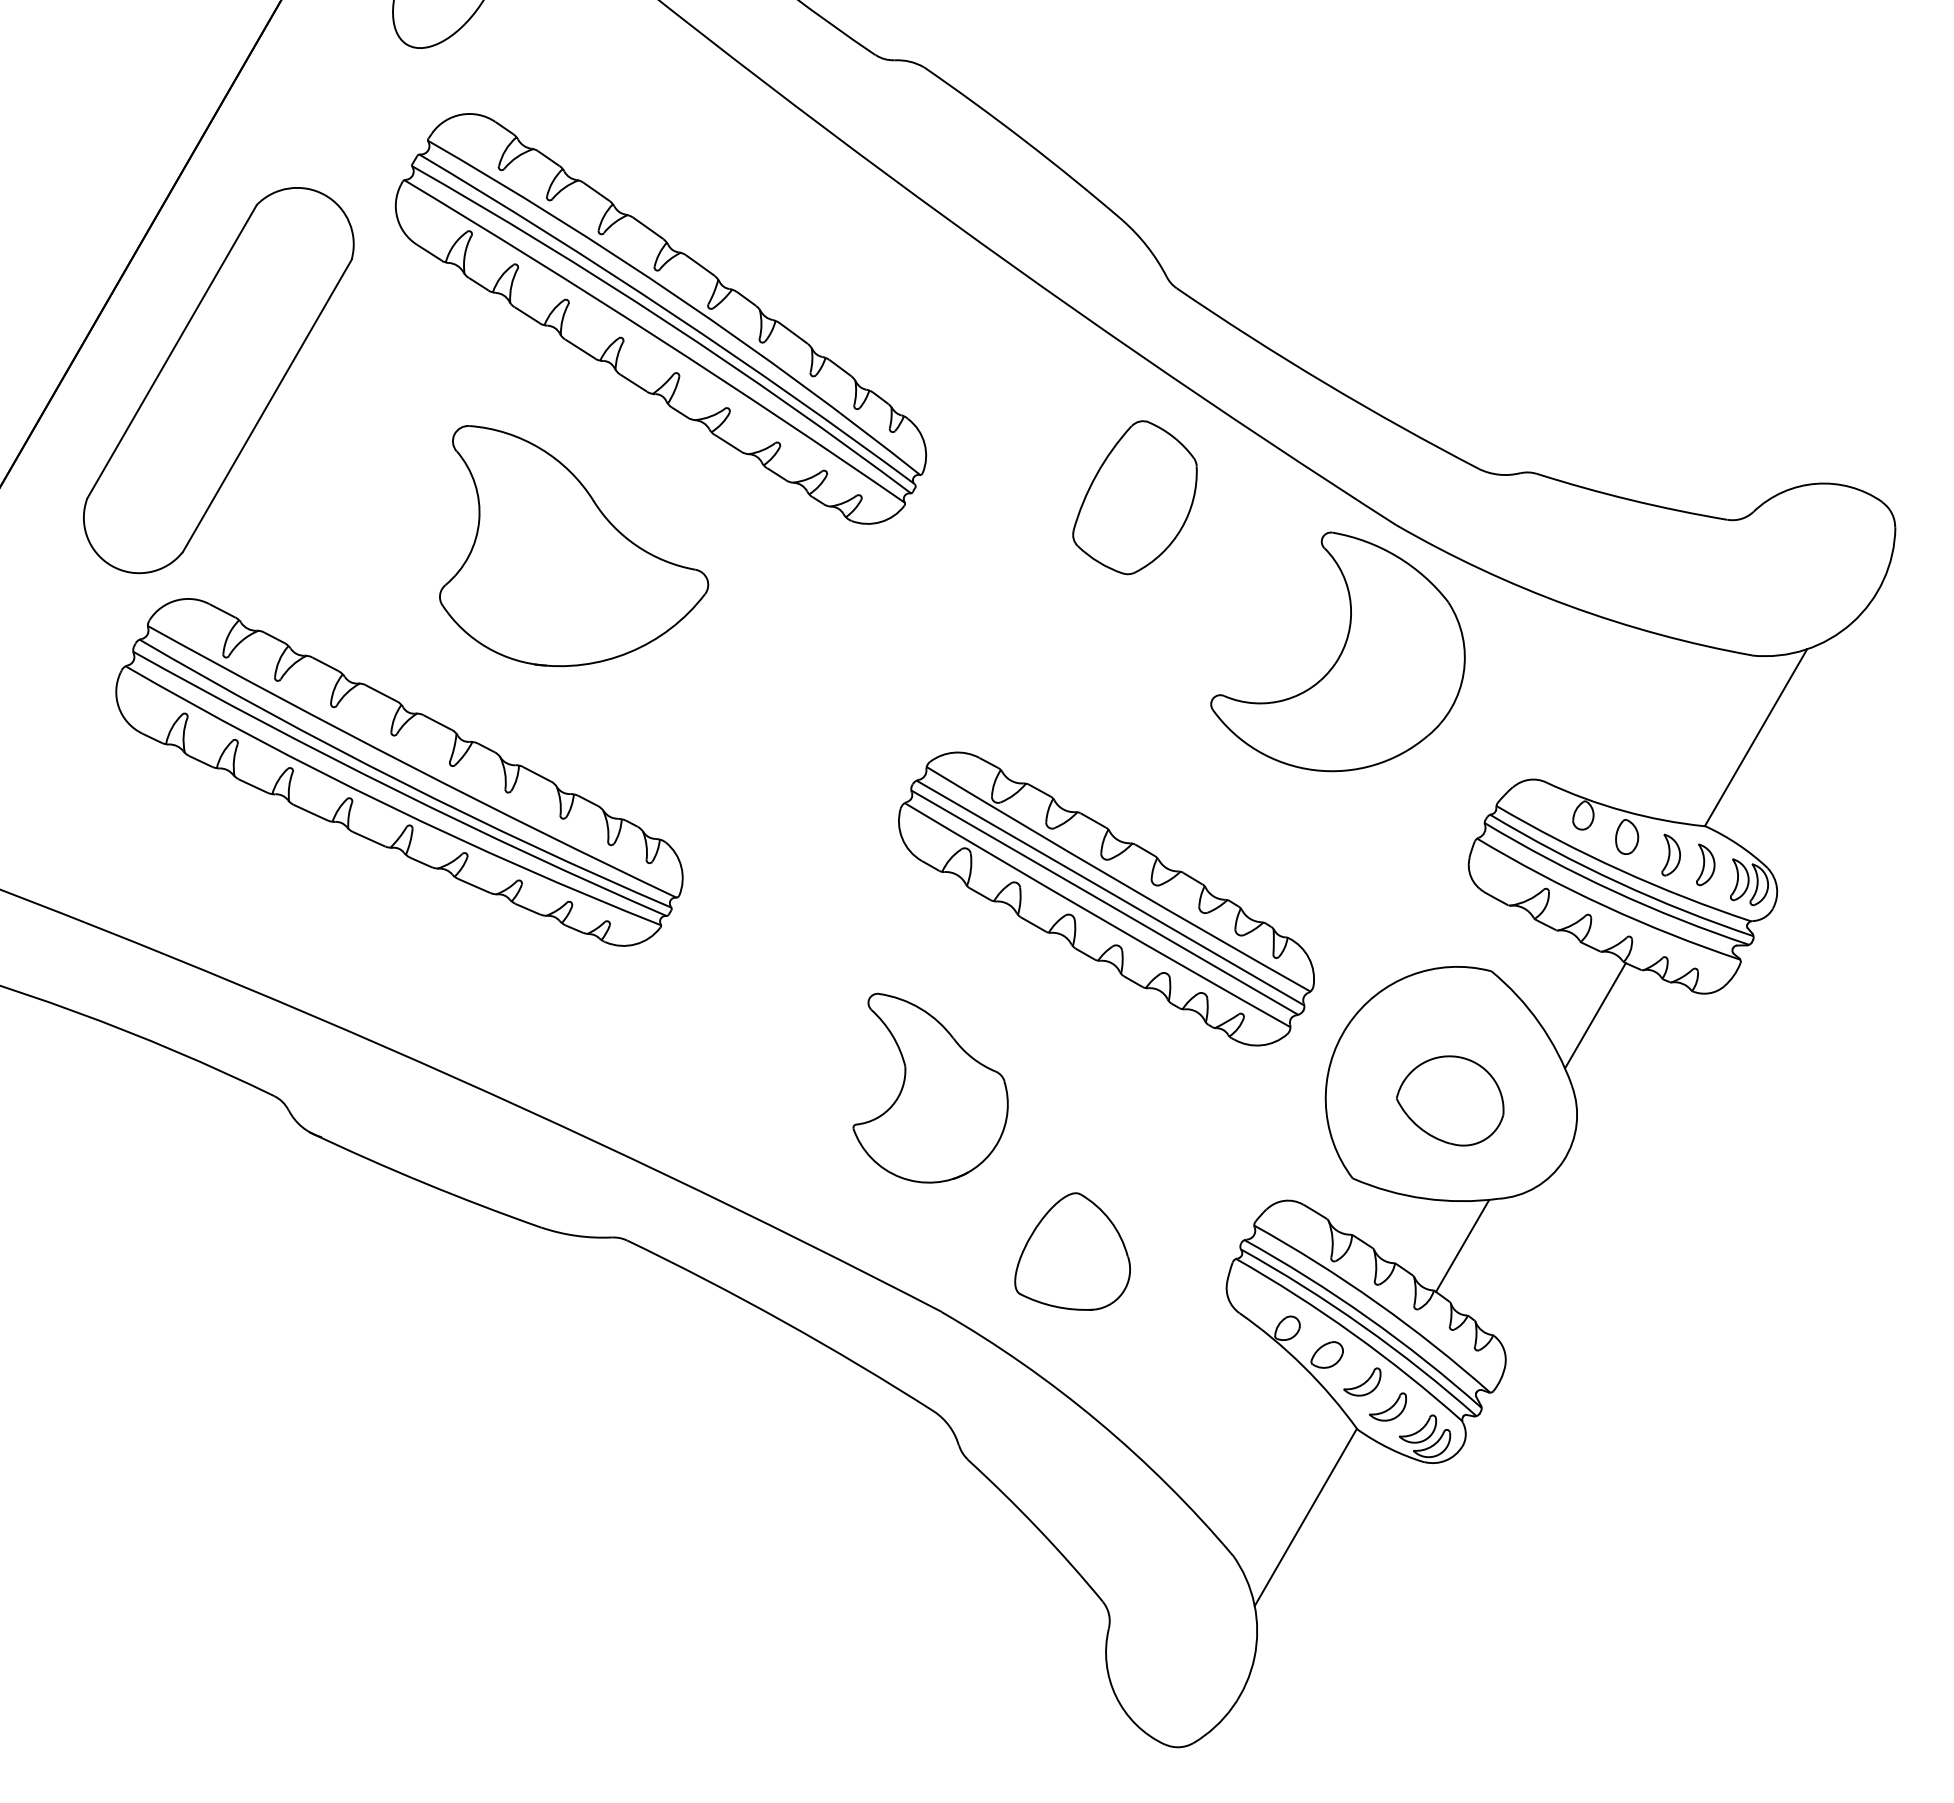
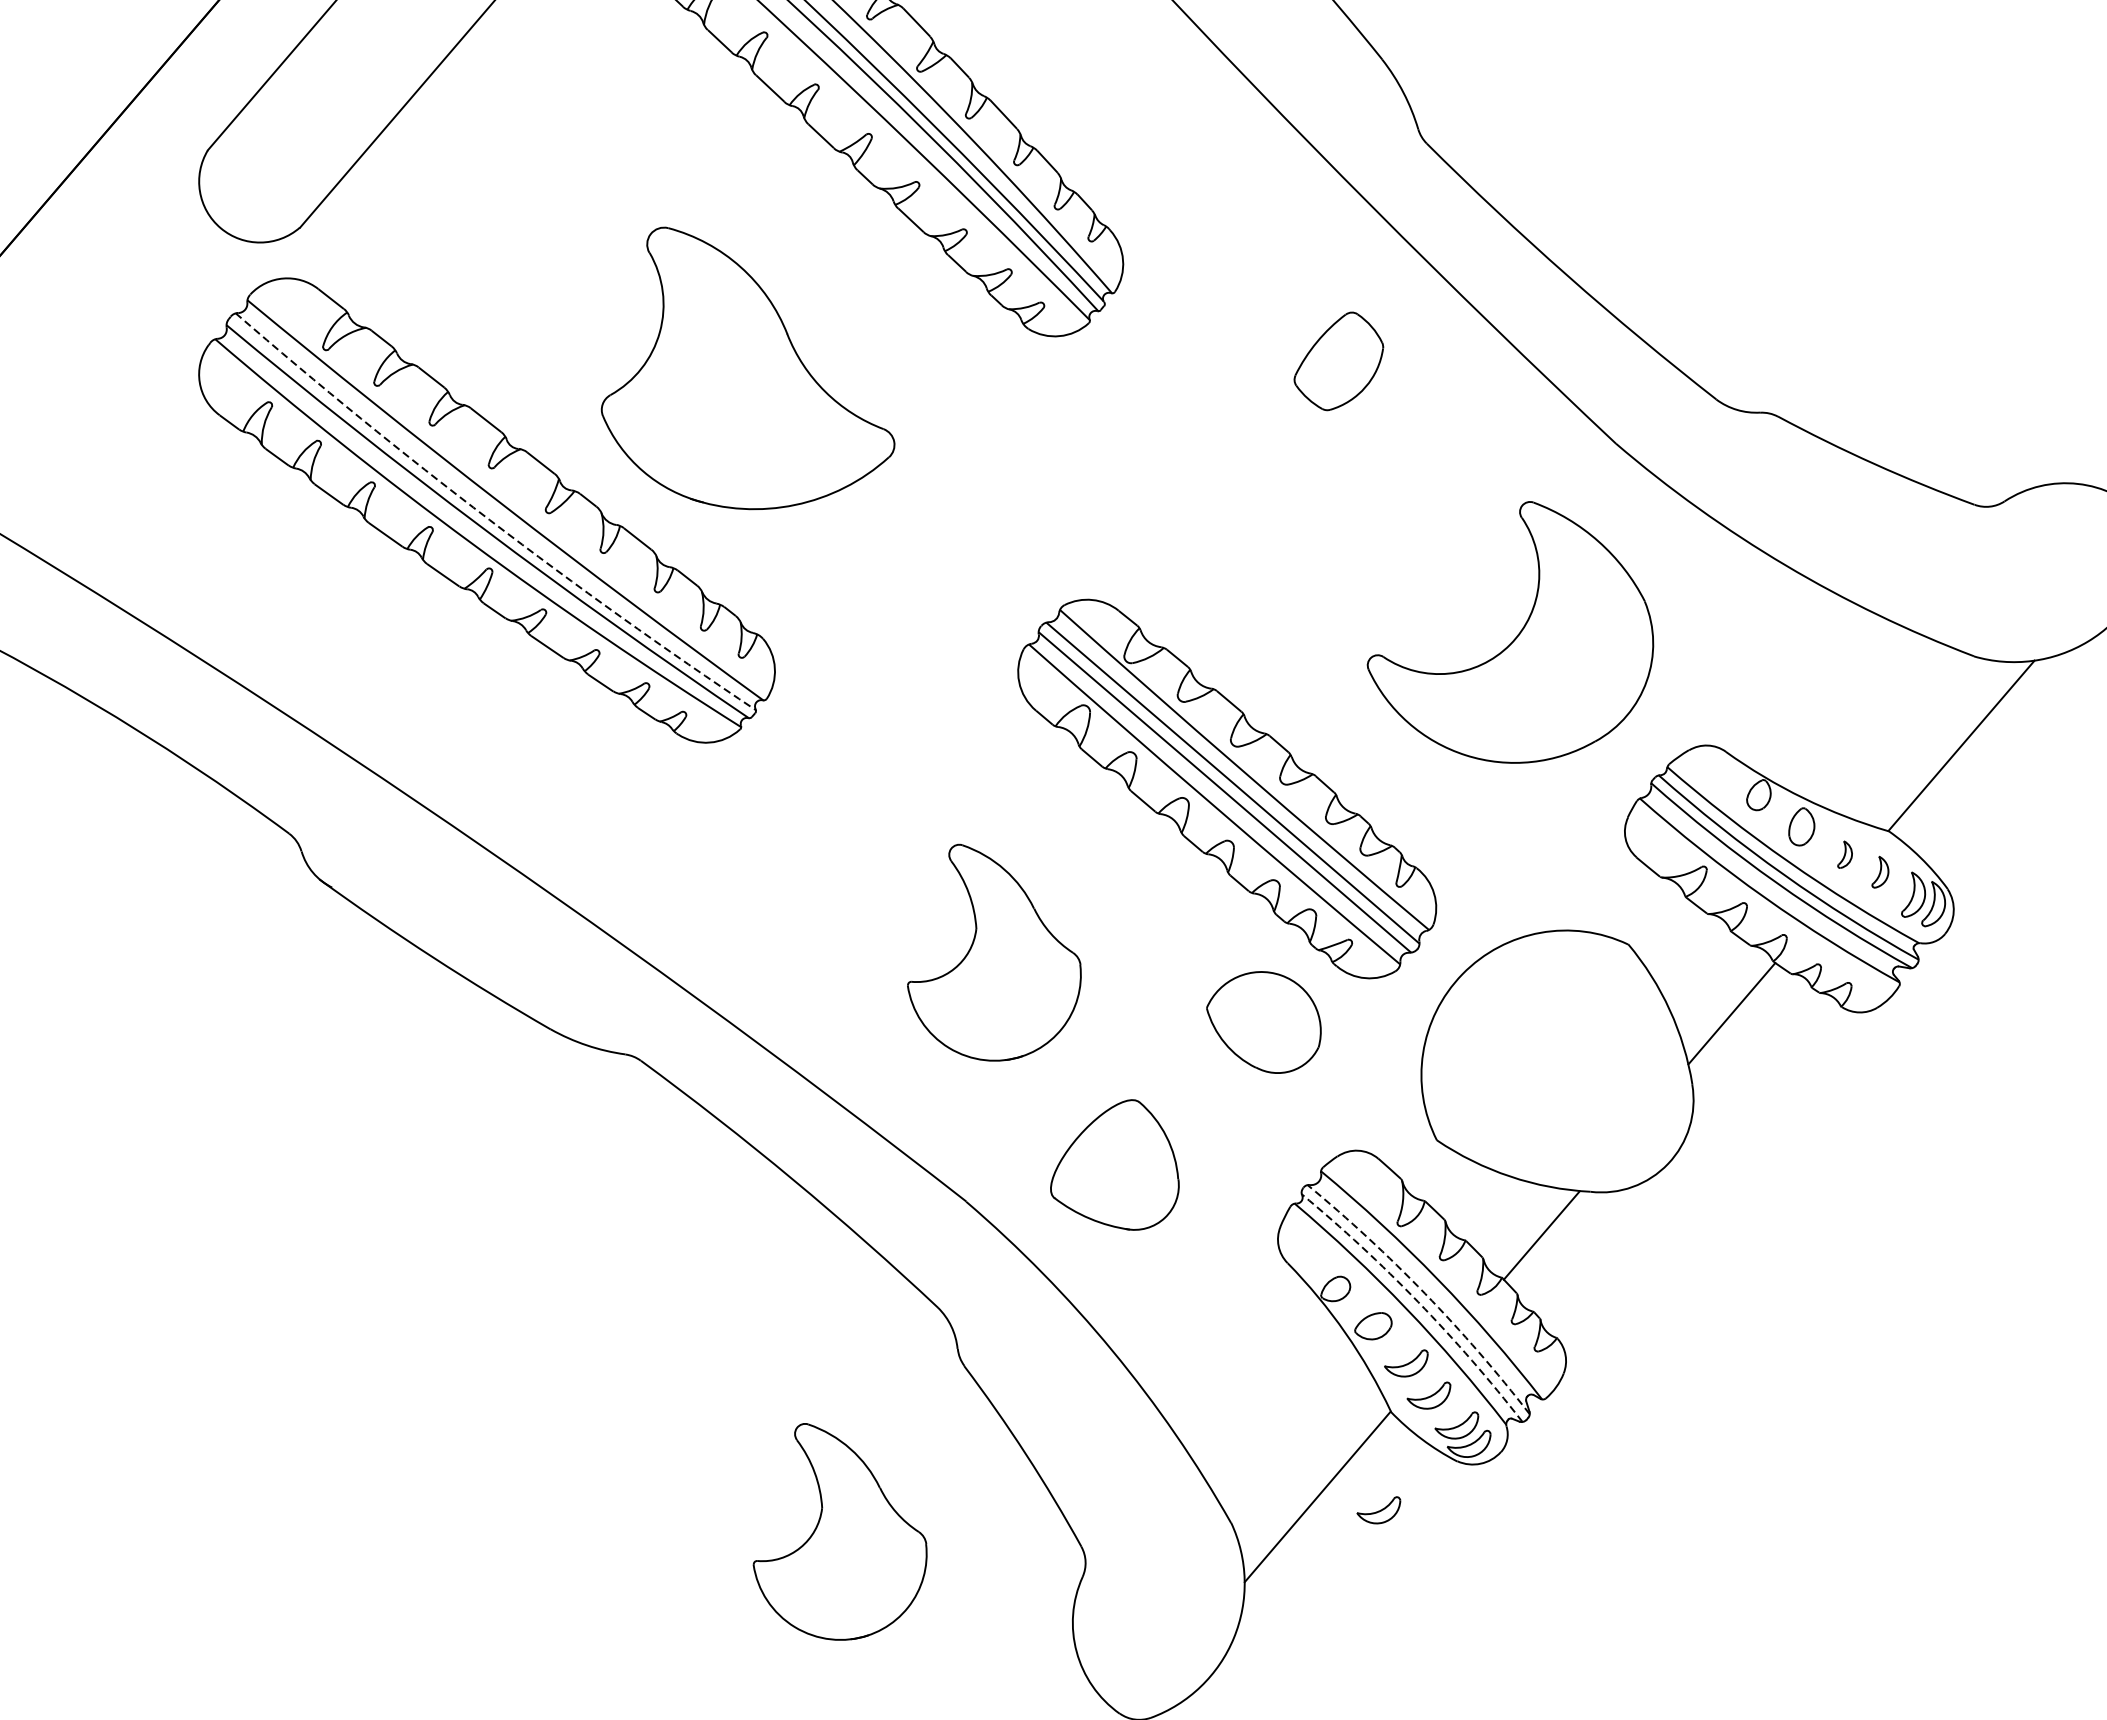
part: (1134, 497) -> (1338, 360), size x0.6
part: (574, 546) -> (757, 379), moved
part: (1337, 651) -> (1515, 631), moved
arc: (401, 782) -> (489, 520), solid -> dashed
part: (1670, 854) -> (1845, 854), size x0.6
part: (1705, 864) -> (1881, 872), size x0.7
part: (1450, 1100) -> (1264, 1020), moved
arc: (1367, 1317) -> (1424, 1293), solid -> dashed
arc: (1363, 1326) -> (1418, 1302), solid -> dashed
part: (1362, 1517) -> (1378, 1508), added
part: (889, 1631) -> (845, 1535), added

